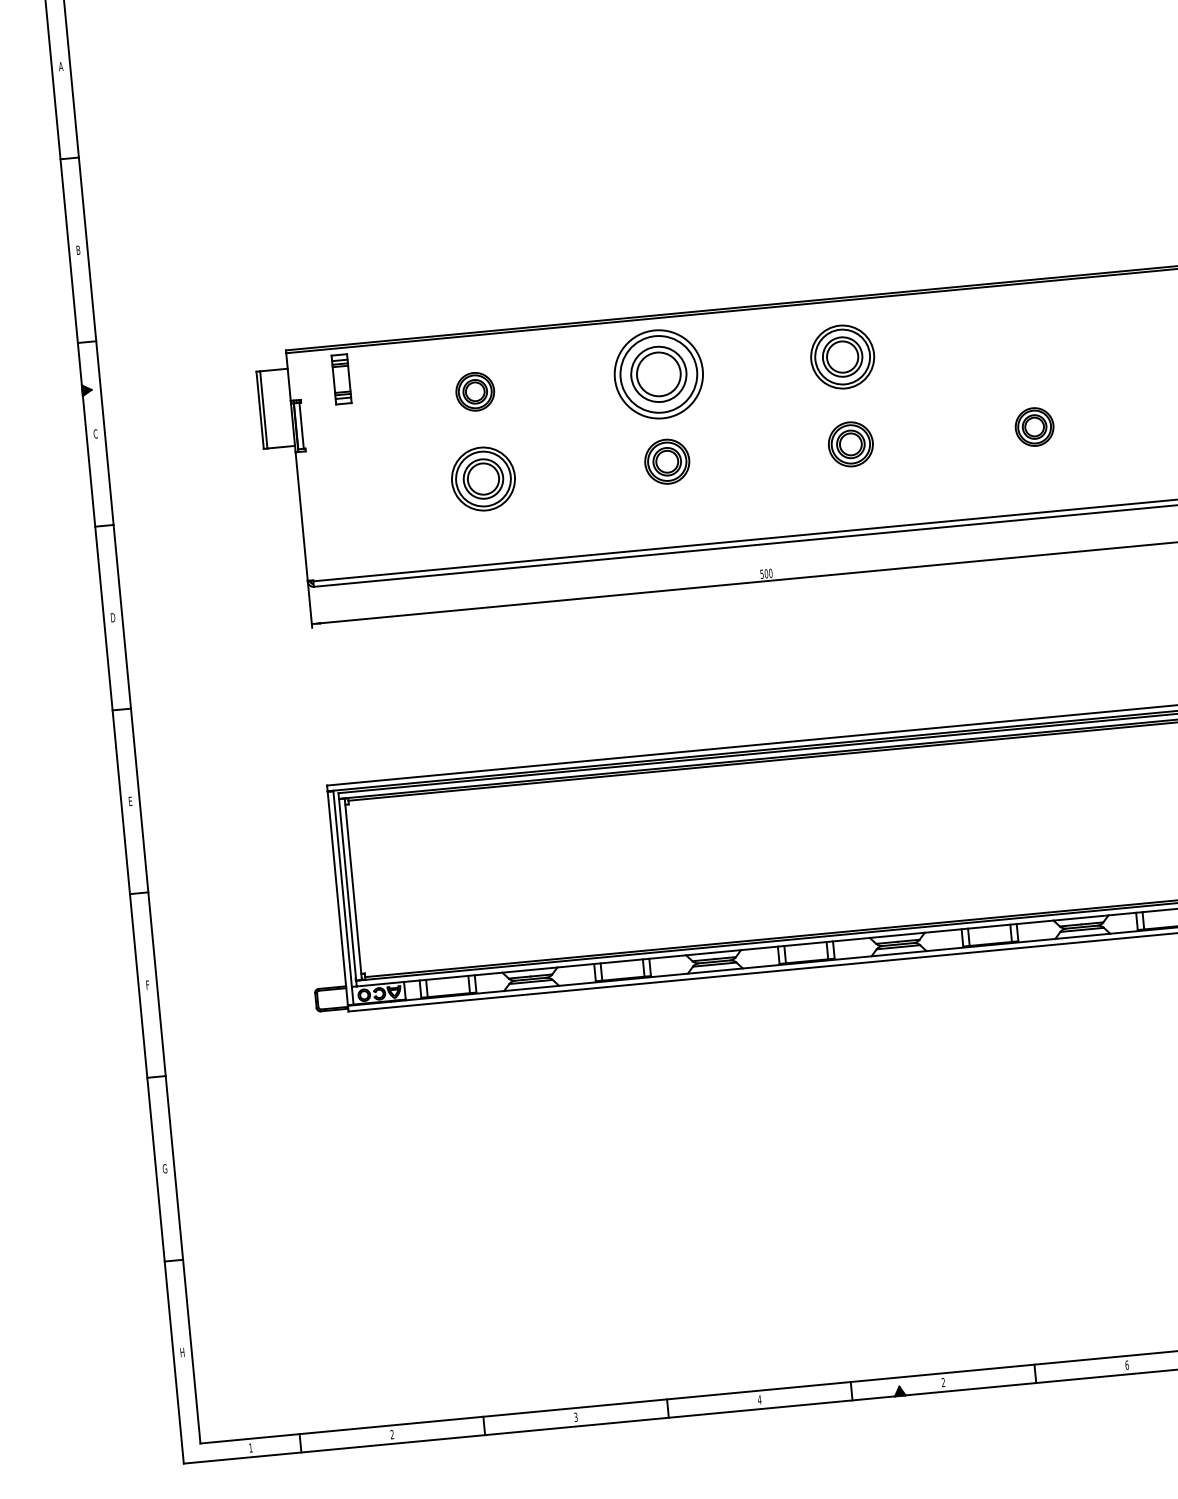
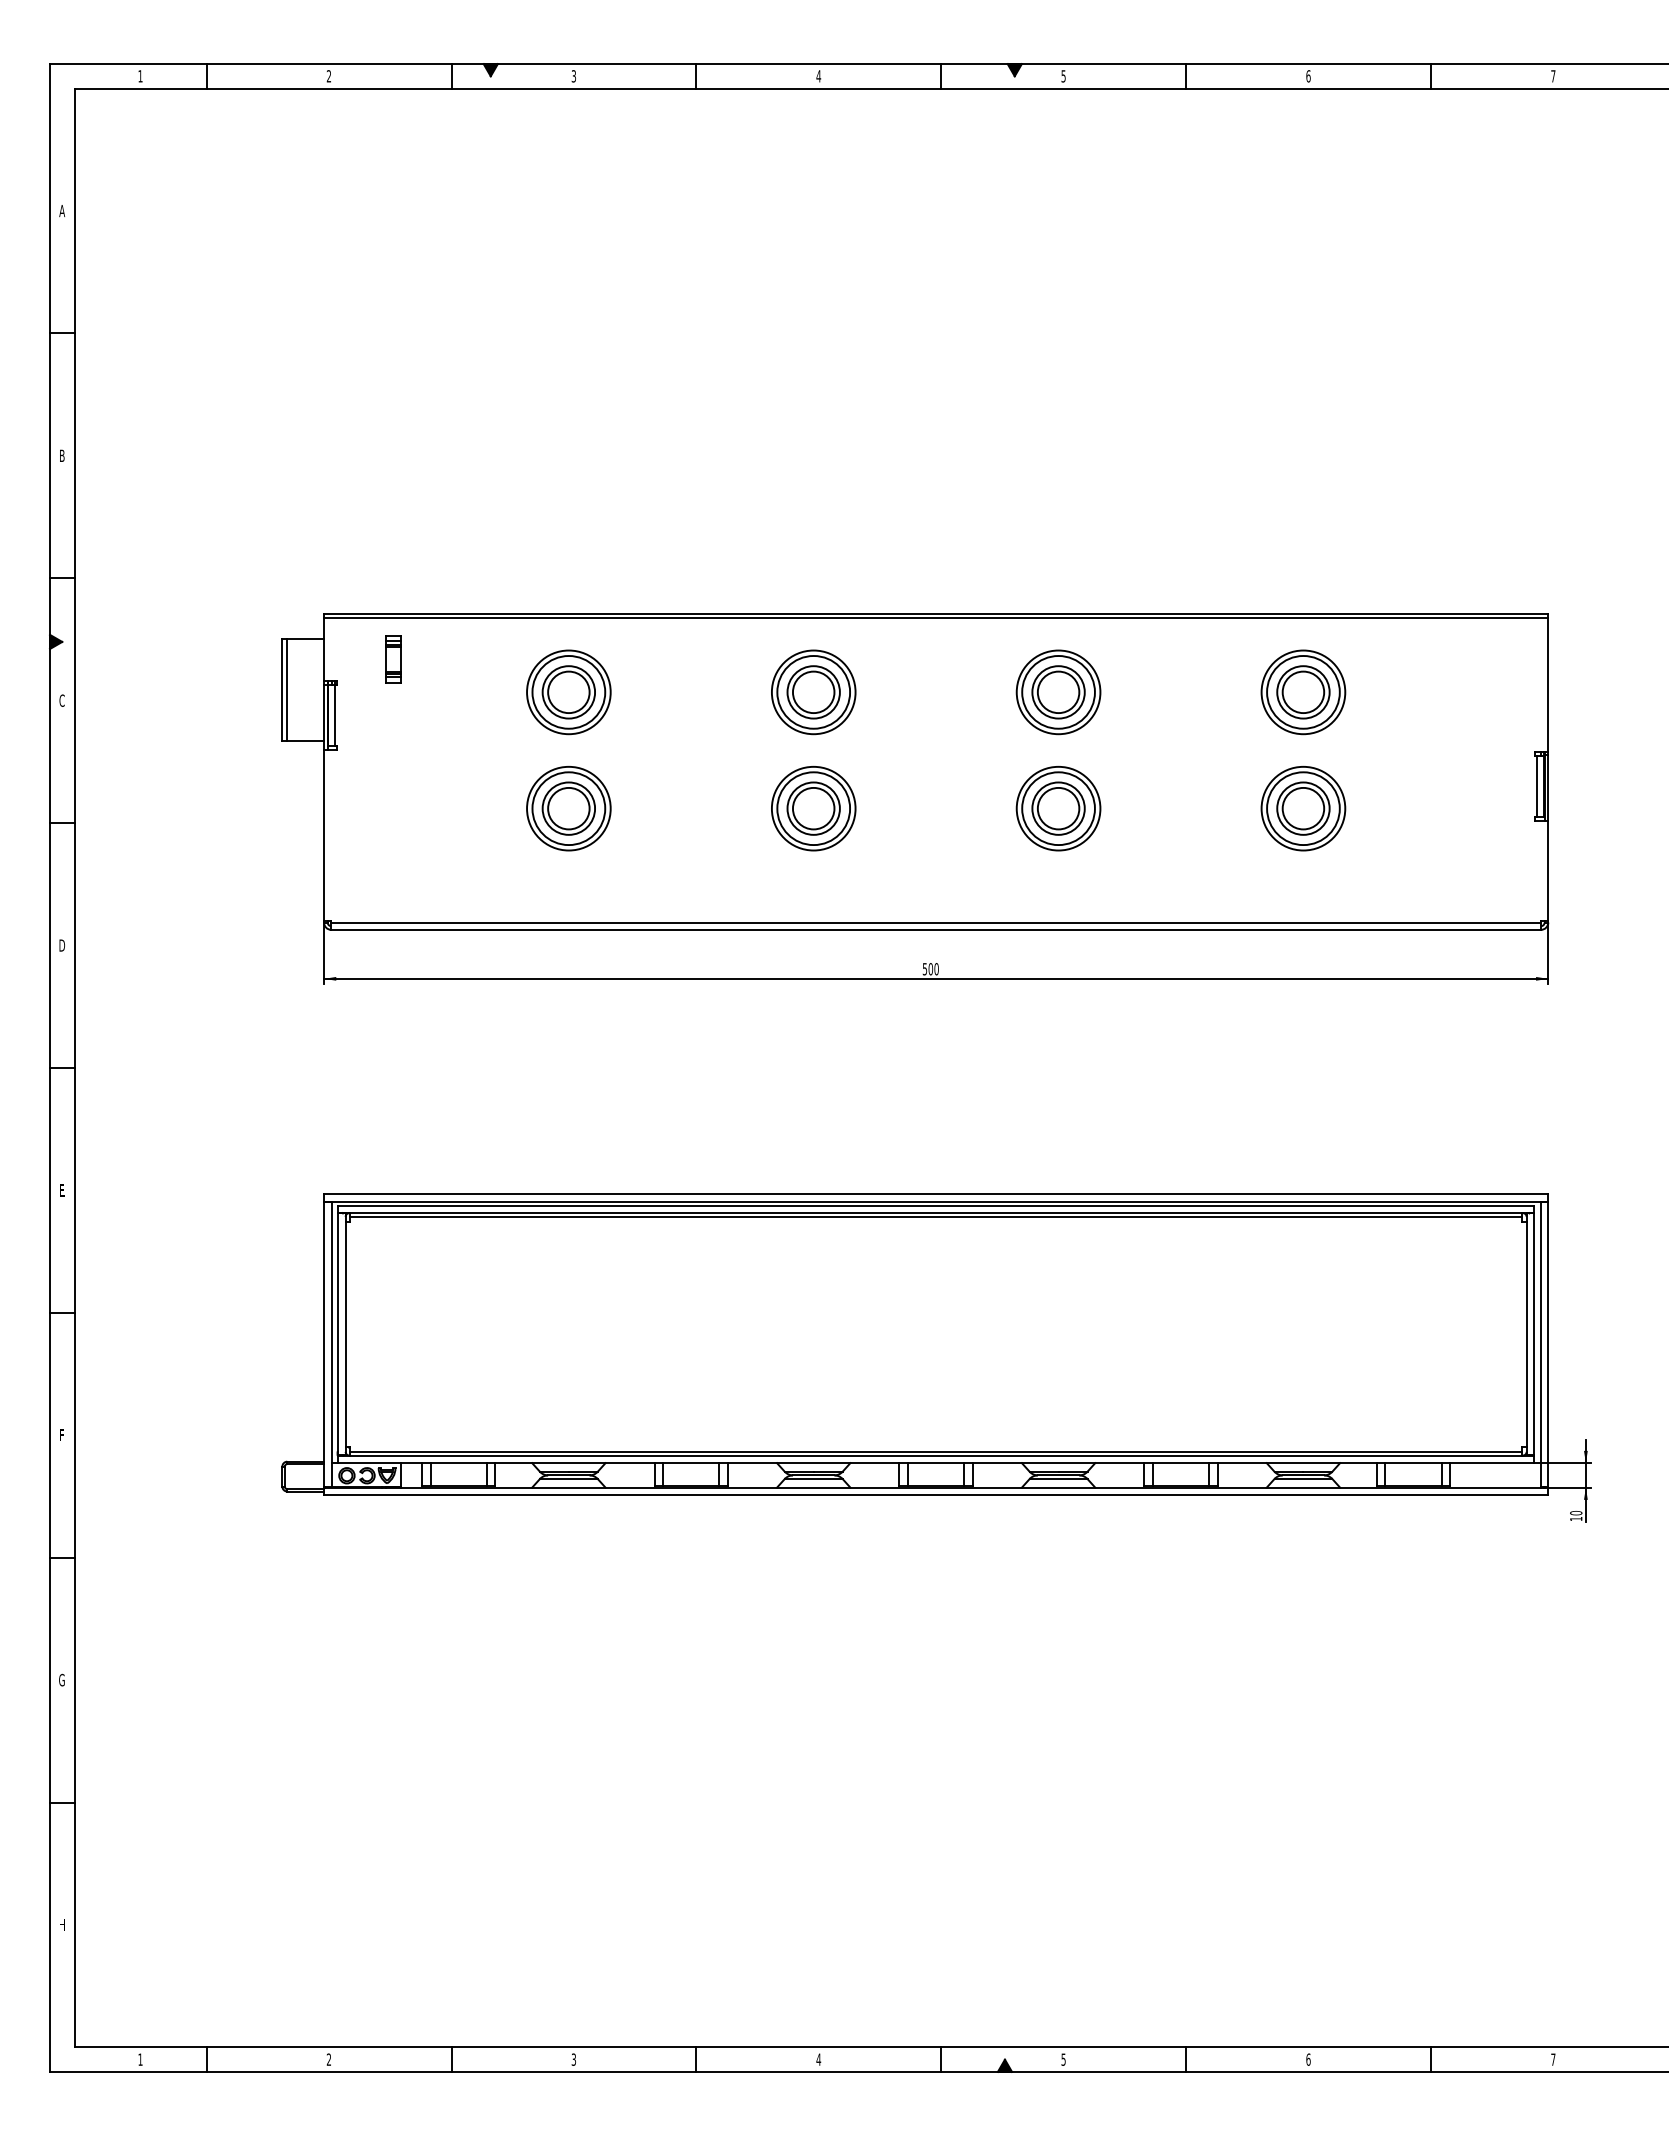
part: (1026, 339) -> (1303, 692), added
part: (658, 374) -> (813, 692), size x0.71
part: (341, 379) -> (393, 659), size x0.71
part: (474, 391) -> (568, 692), size x1.67
part: (1034, 426) -> (1303, 808), size x1.67
part: (850, 444) -> (1058, 808), size x1.43
part: (667, 461) -> (813, 808), size x1.43
text: (943, 1382) -> (1063, 2059), 2 -> 5

